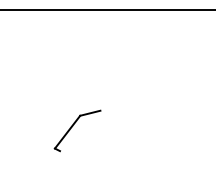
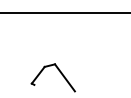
line: (119, 136) -> (64, 77), added

